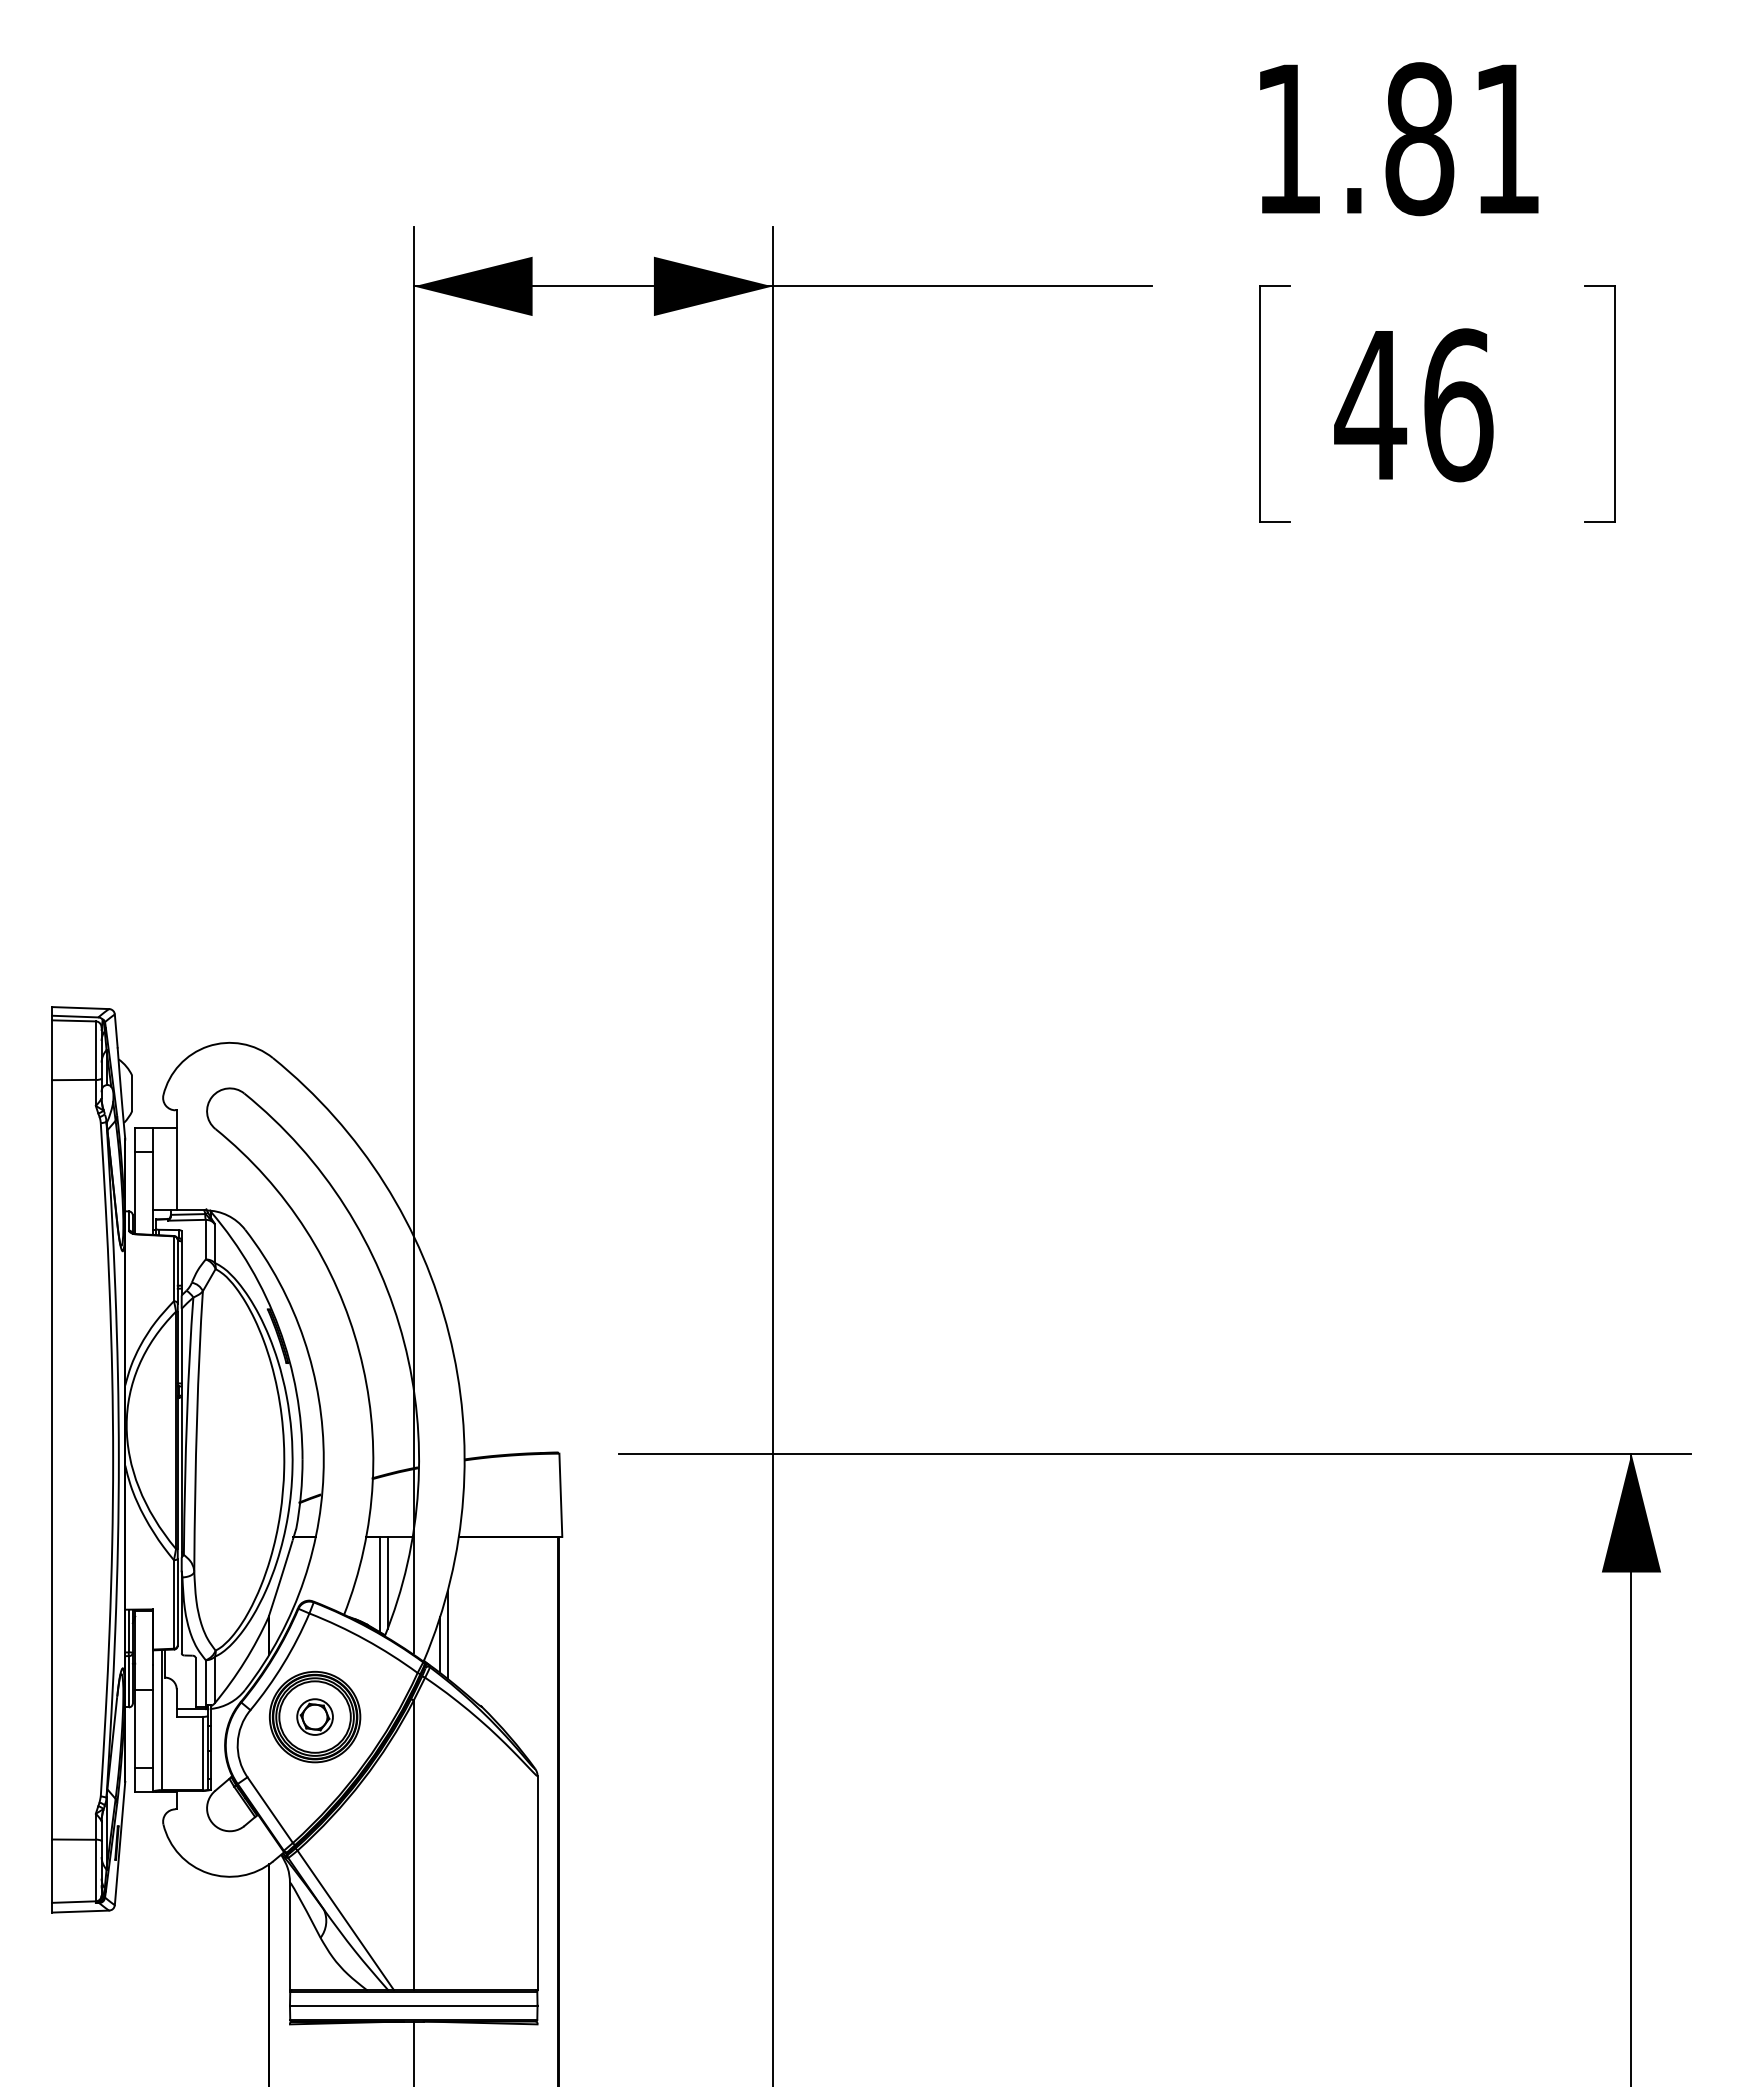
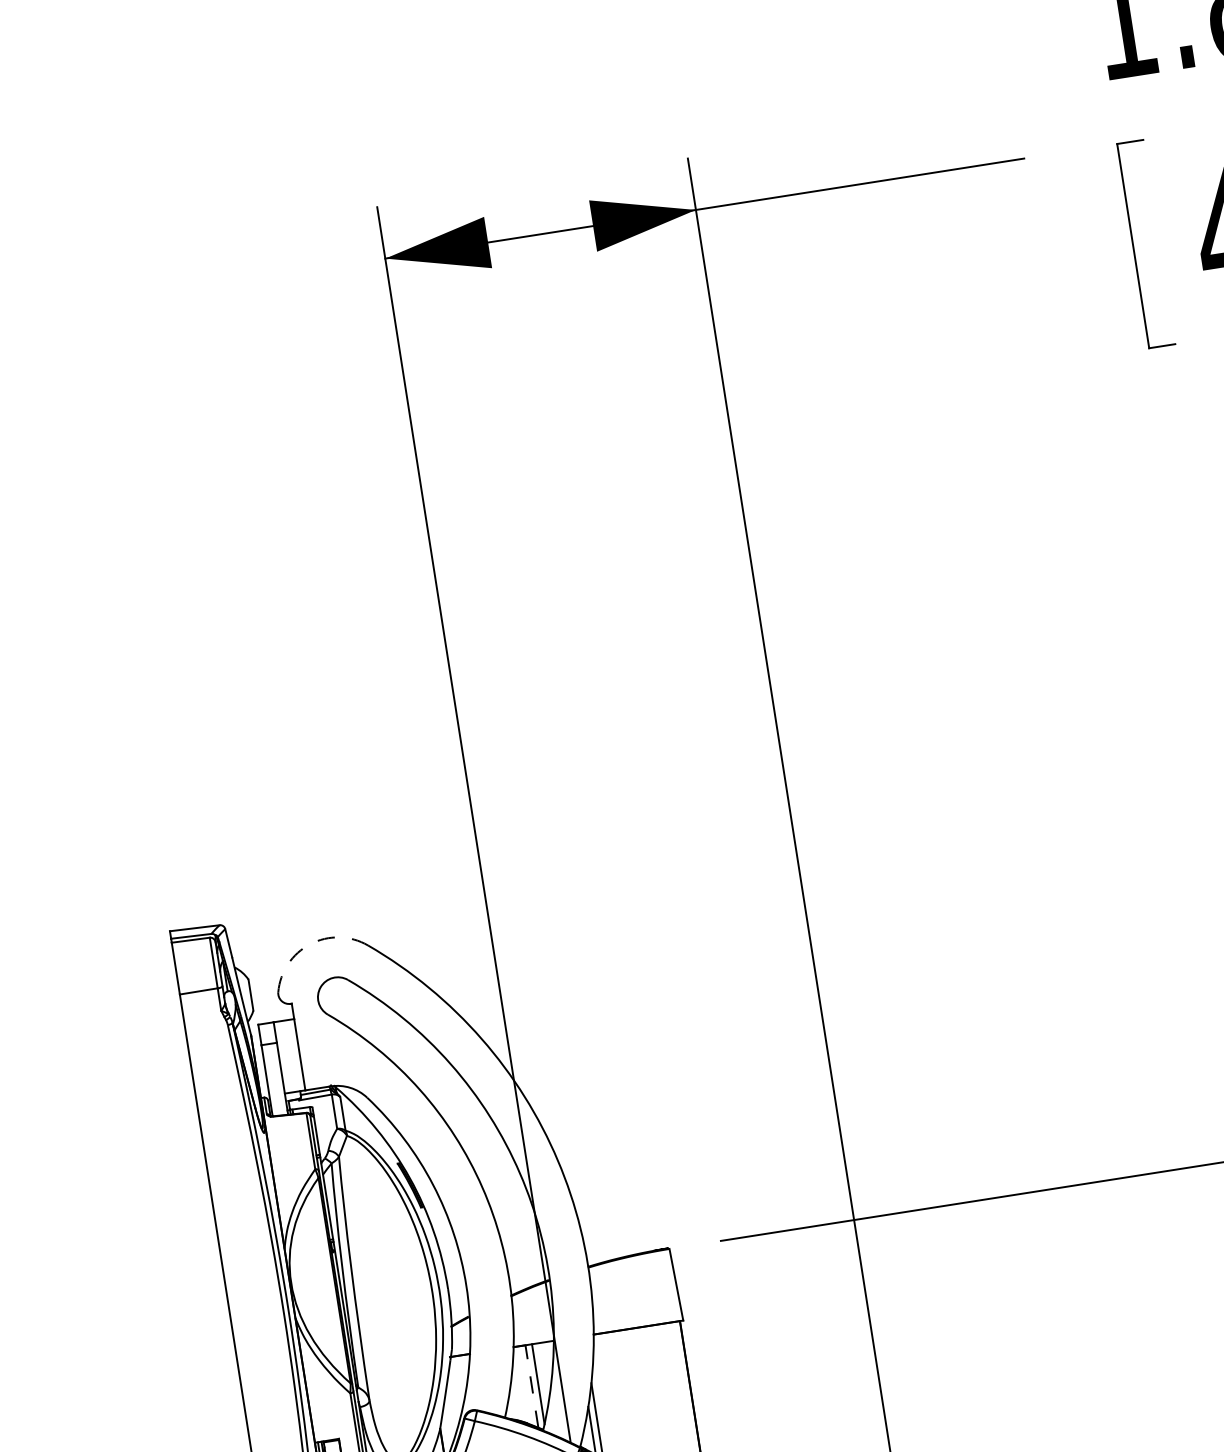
arc: (208, 1046) -> (310, 944), solid -> dashed
line: (379, 1584) -> (531, 1386), solid -> dashed

